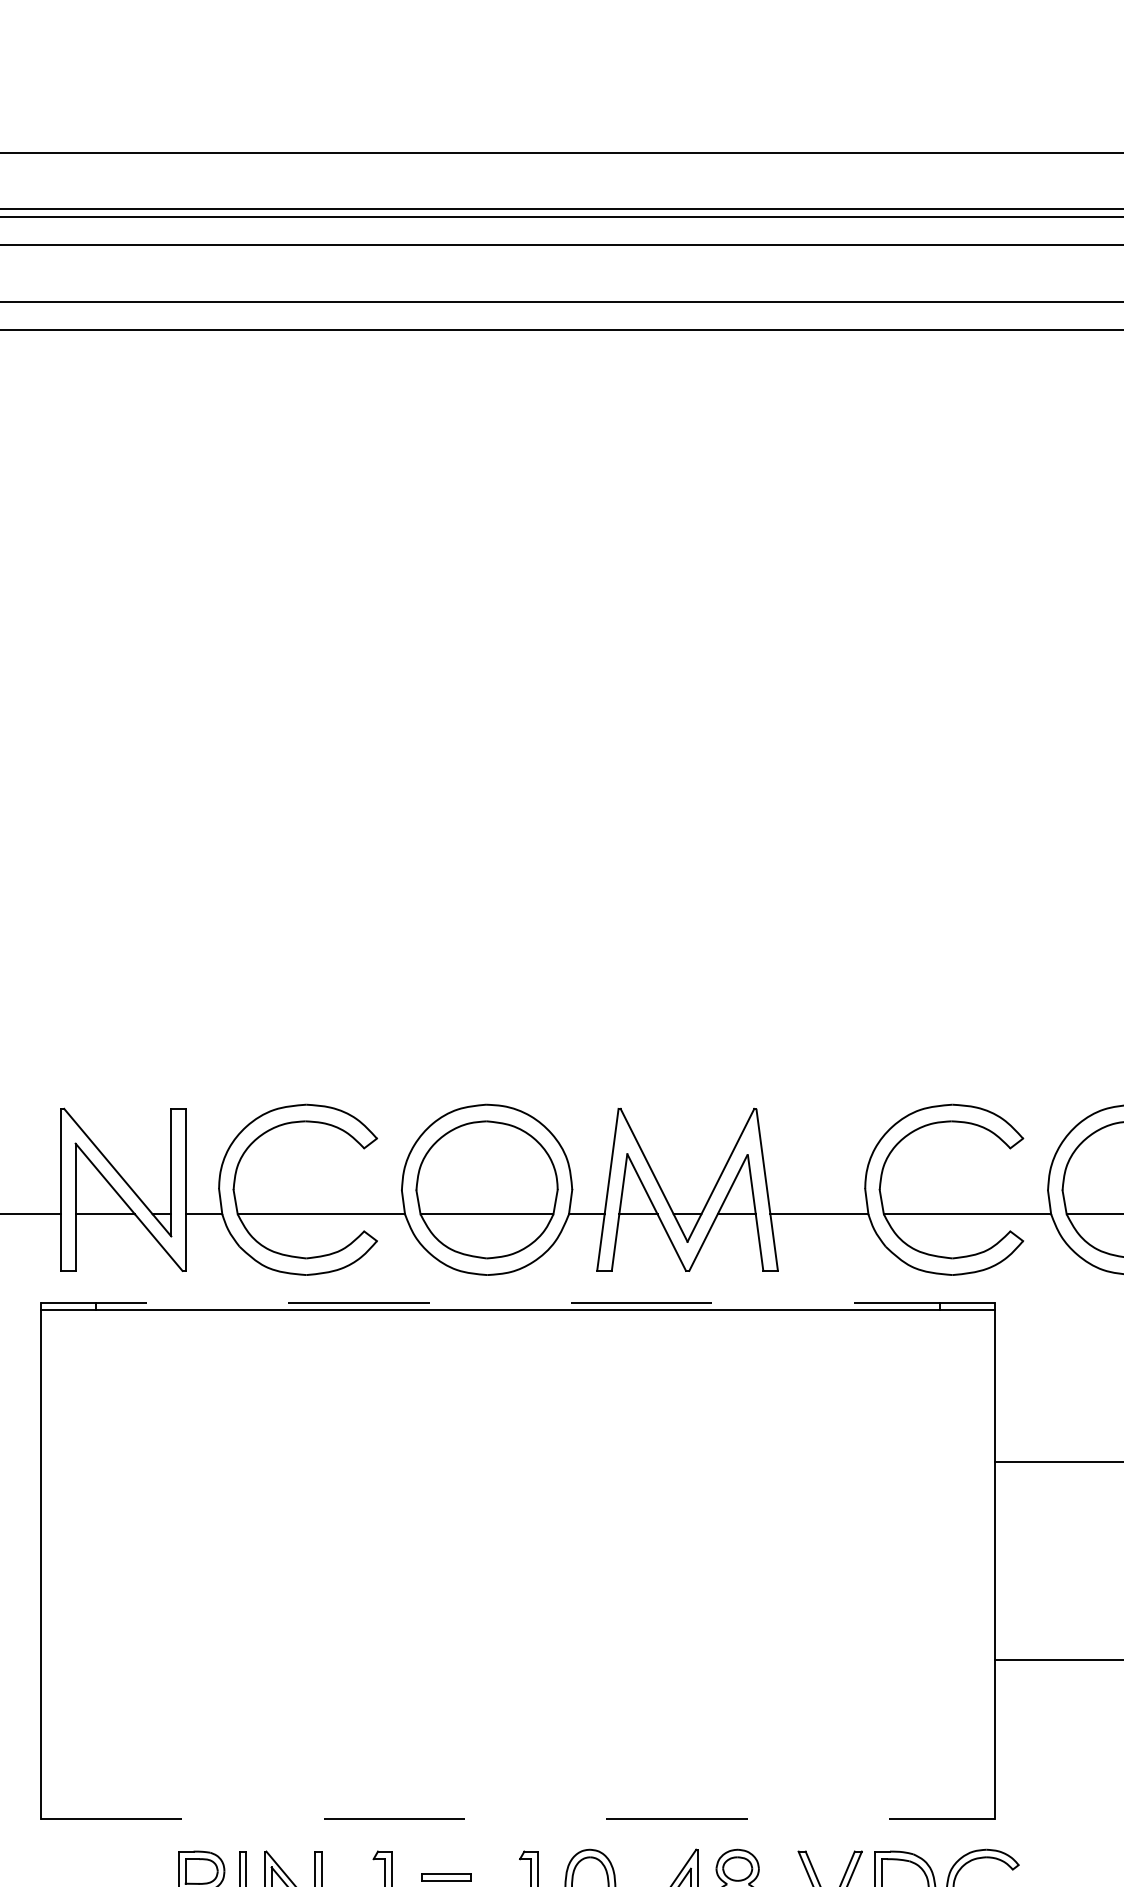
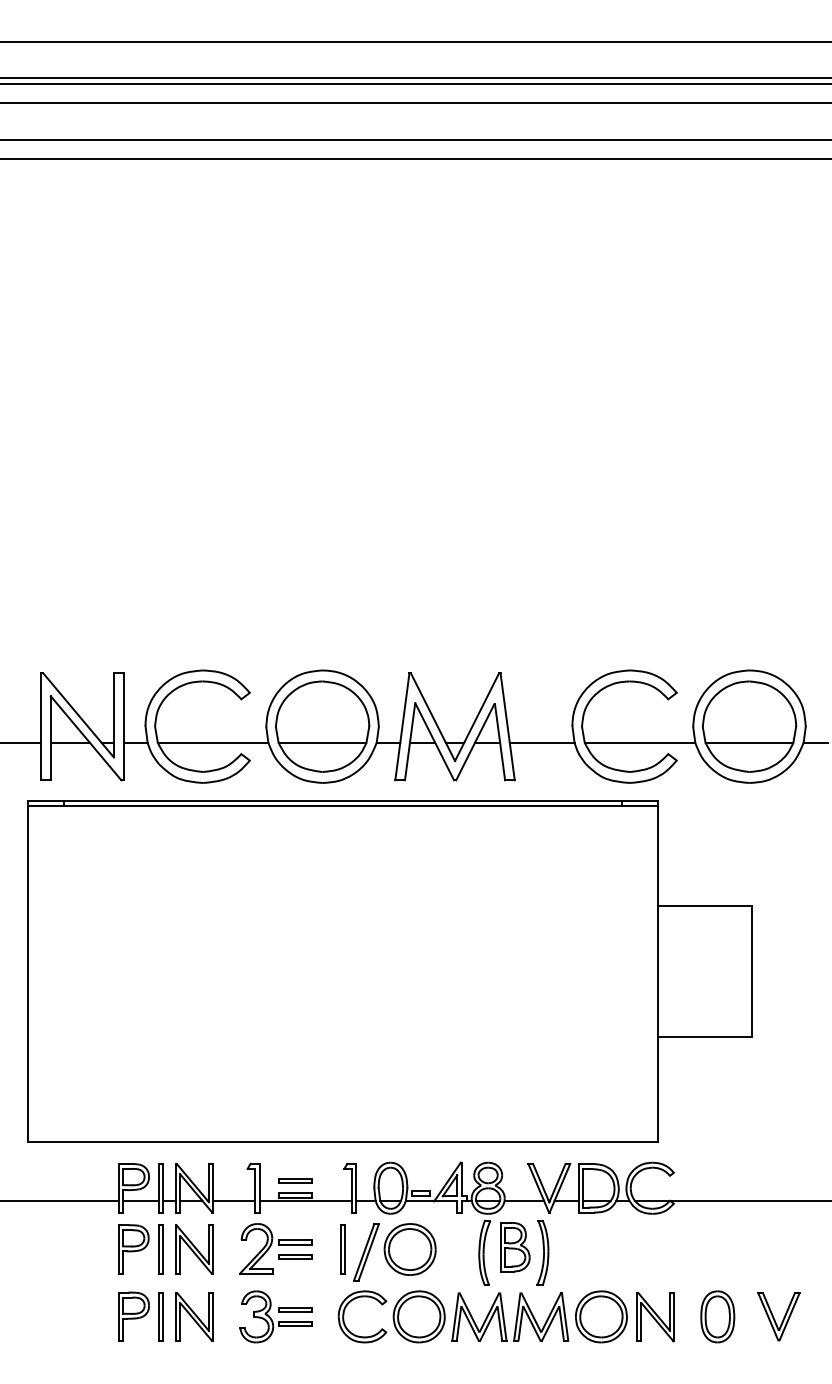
line: (517, 1303) -> (342, 801), dashed -> solid
line: (518, 1819) -> (343, 1142), dashed -> solid

